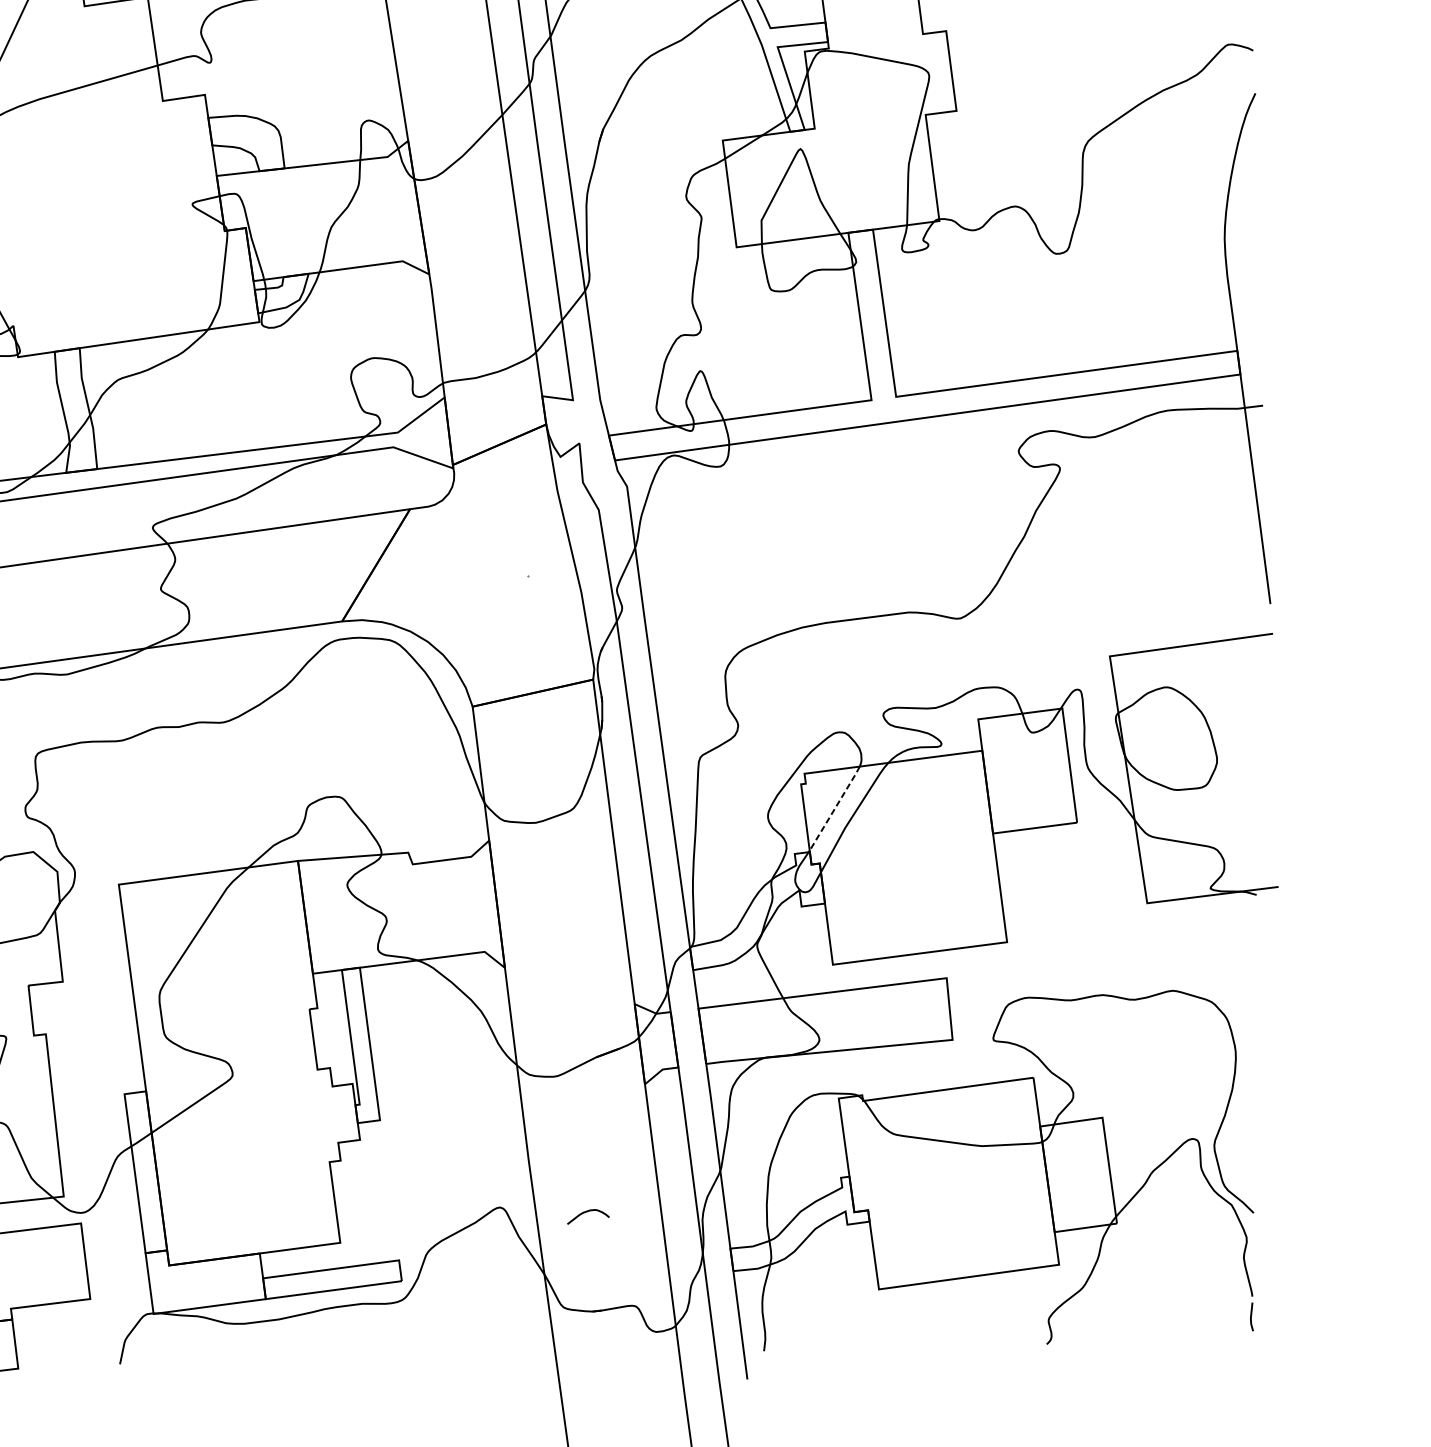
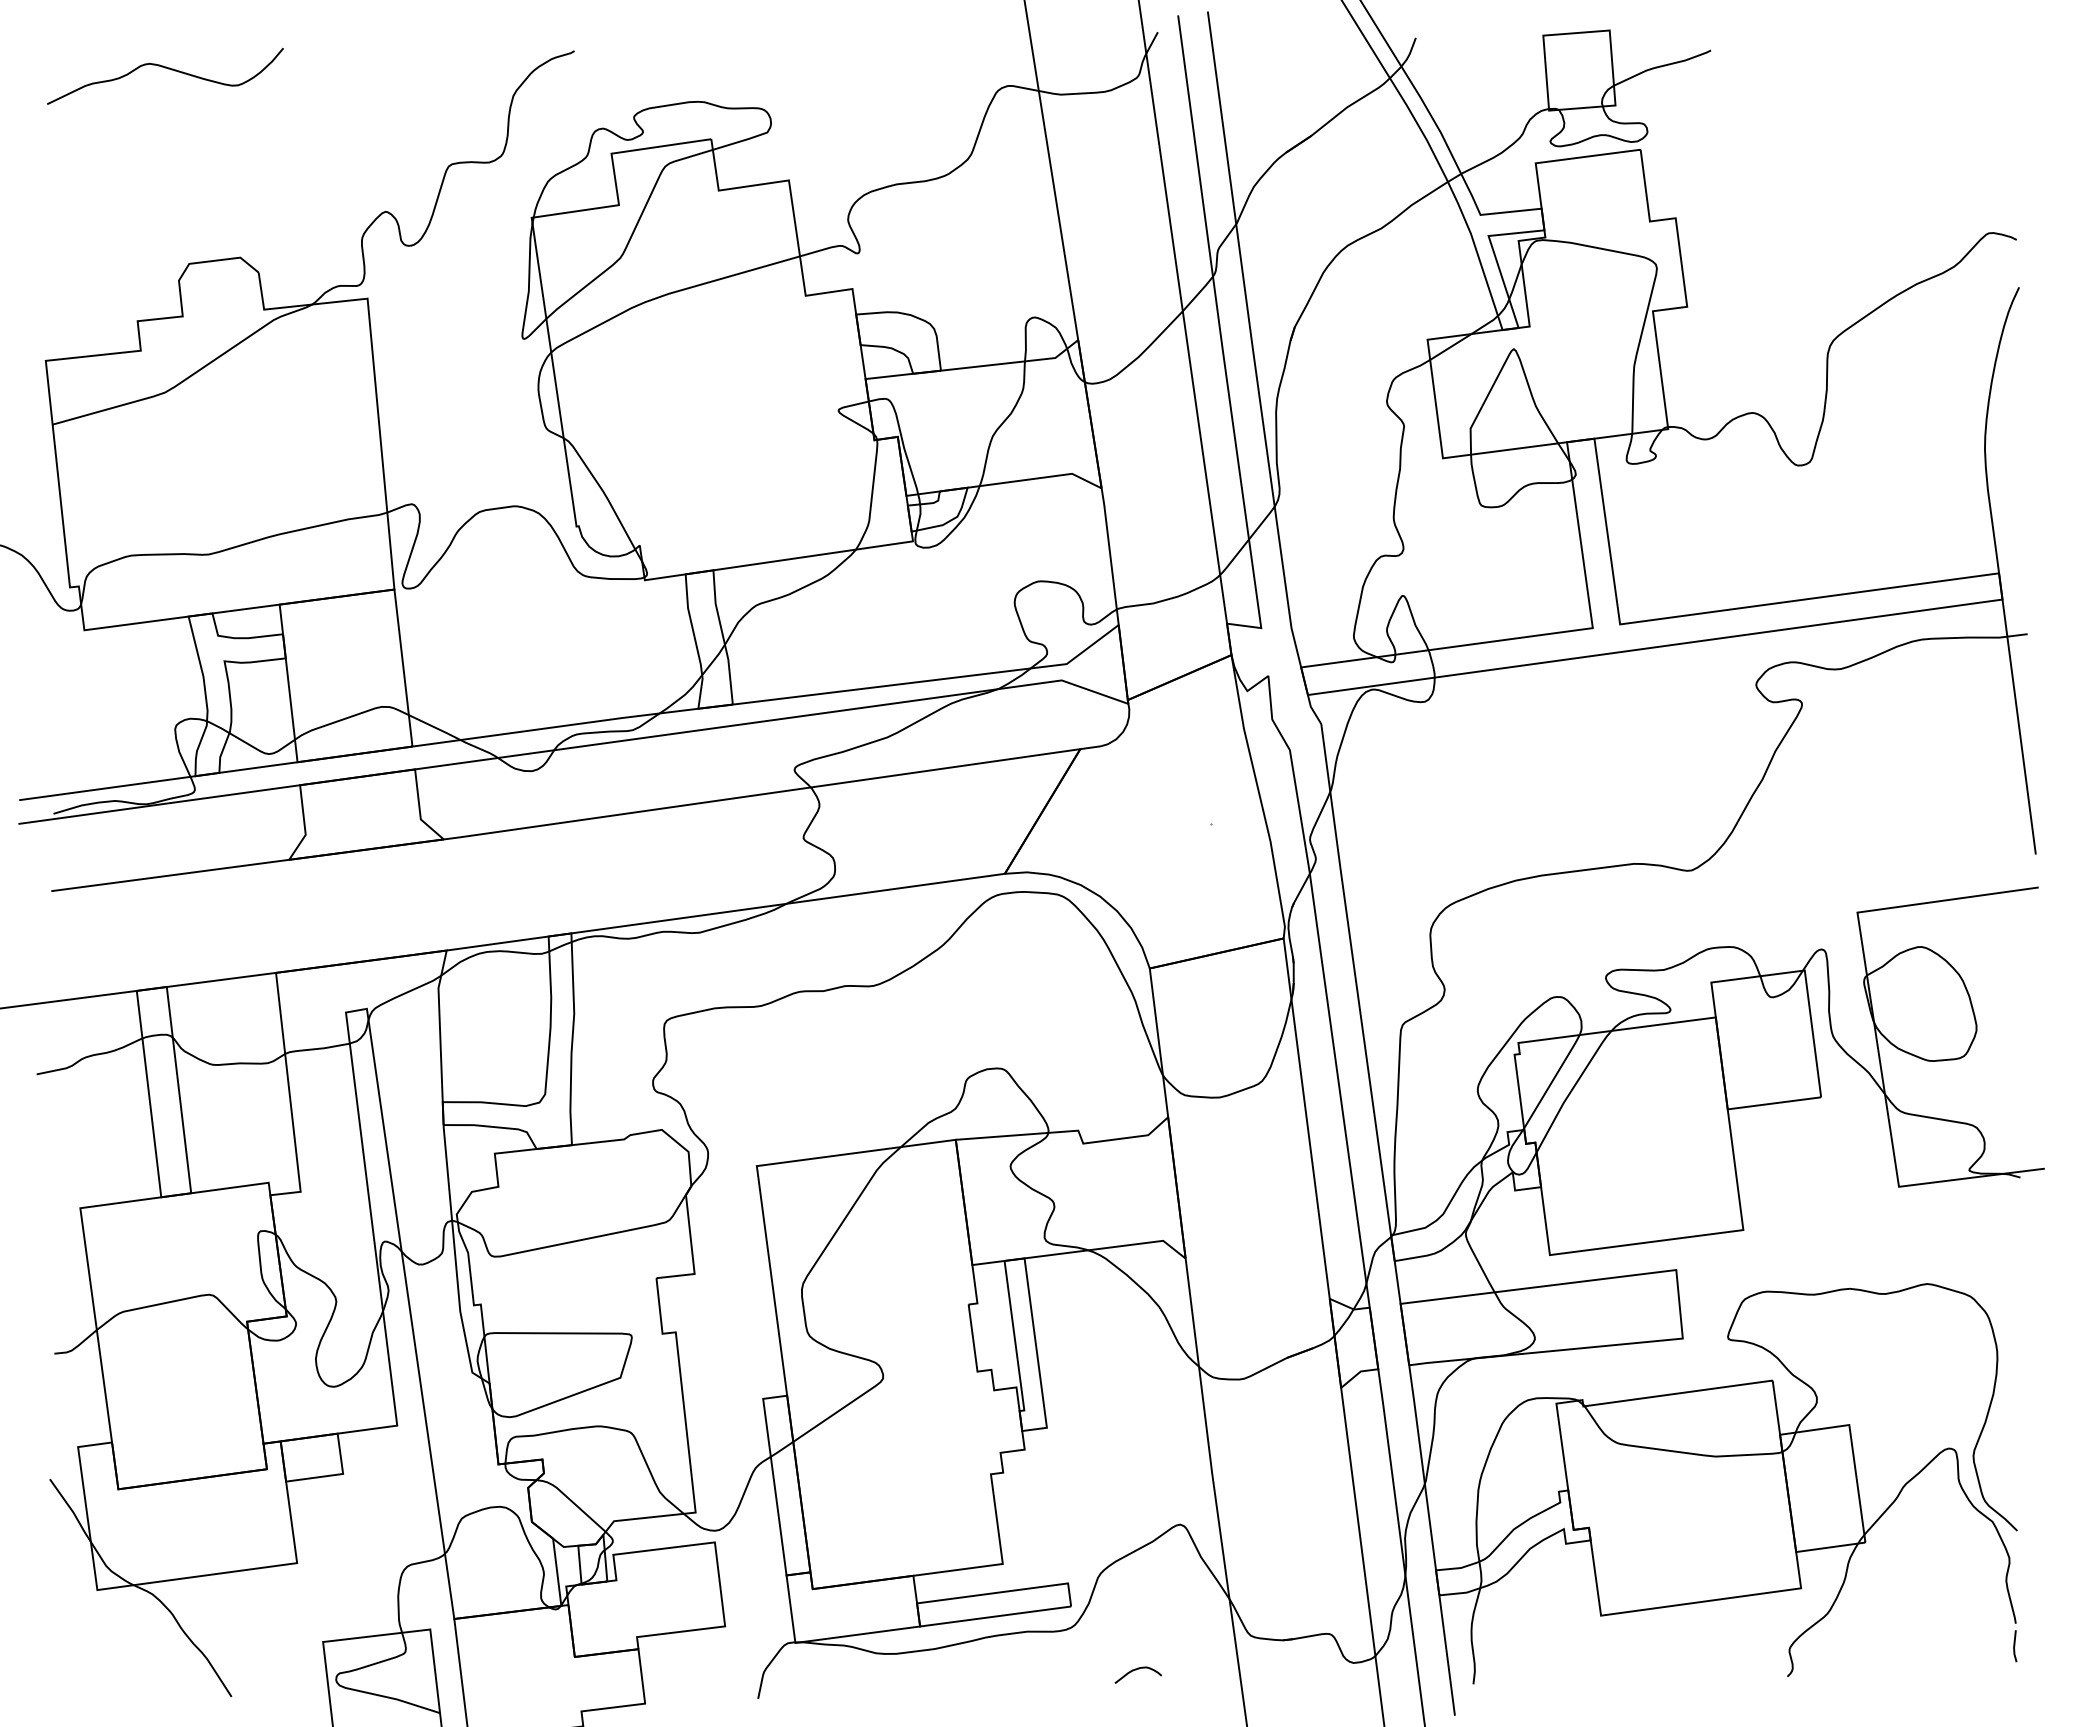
line: (835, 808) -> (1552, 1081), dashed -> solid
curve: (586, 1212) -> (1136, 1670), moved

